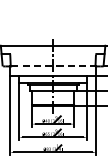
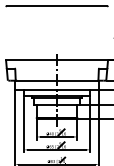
line: (53, 66) -> (57, 80), dashed -> solid

